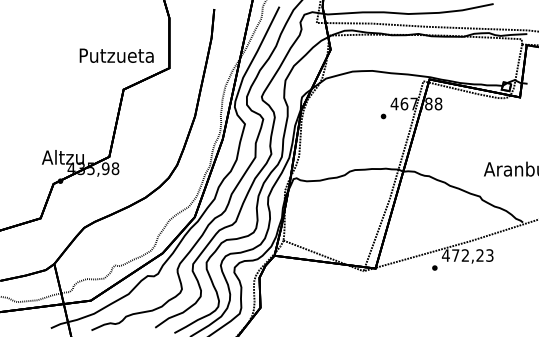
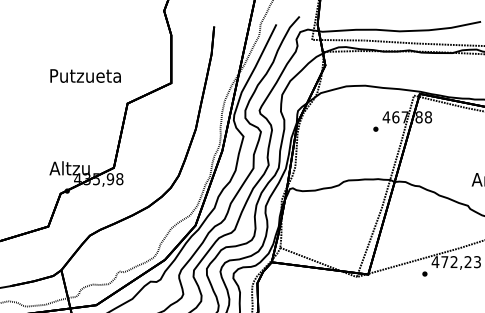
text: (116, 55) -> (85, 75), moved

